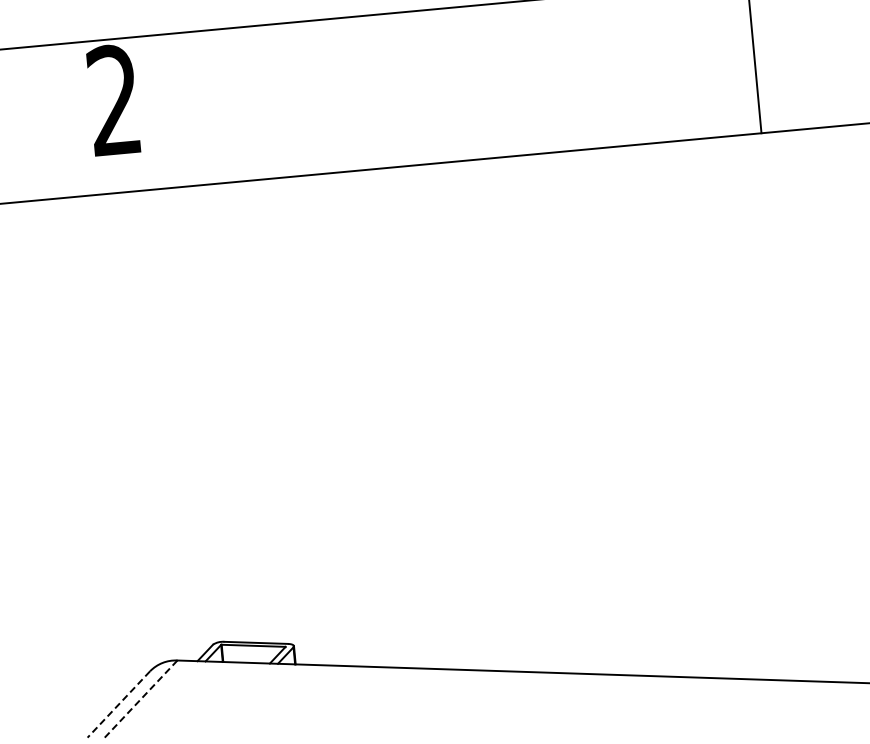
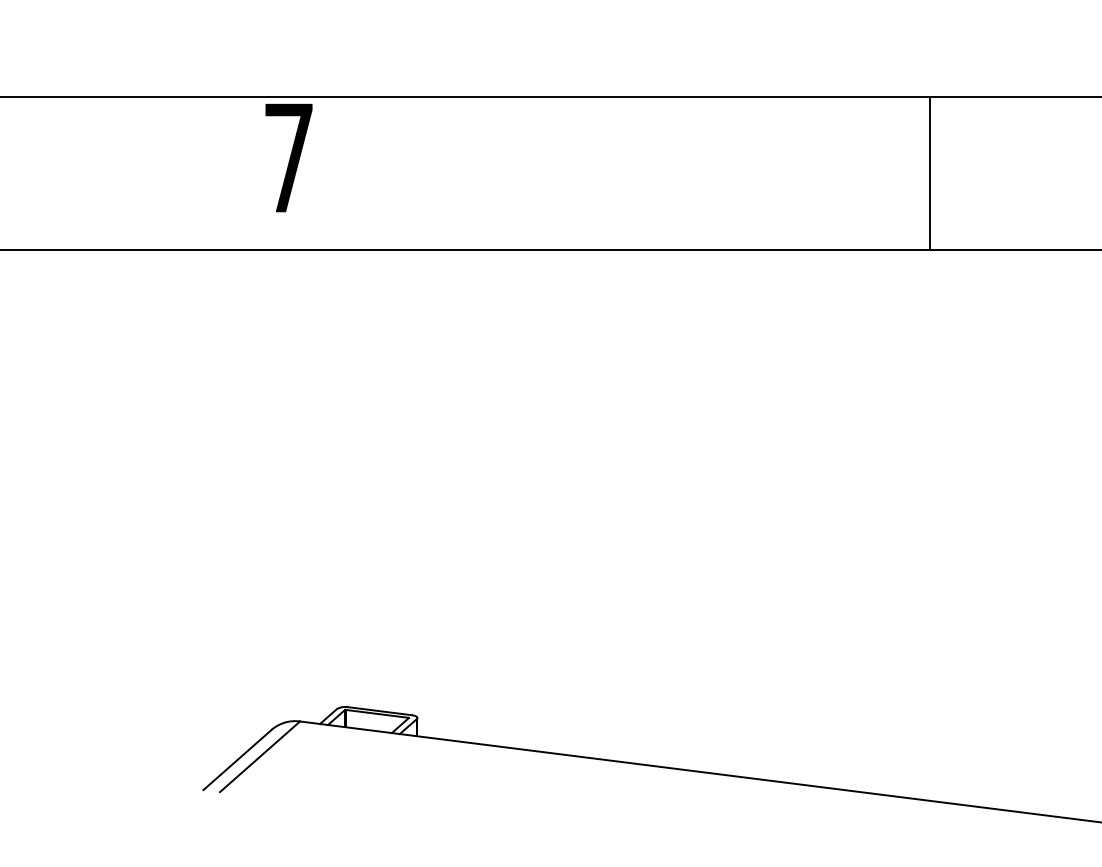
text: (113, 100) -> (288, 157), 2 -> 7
line: (140, 700) -> (259, 757), dashed -> solid
line: (118, 704) -> (237, 759), dashed -> solid

